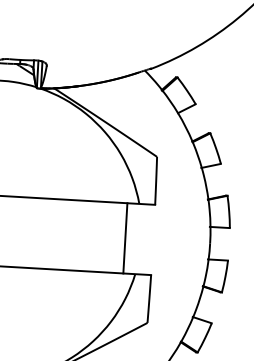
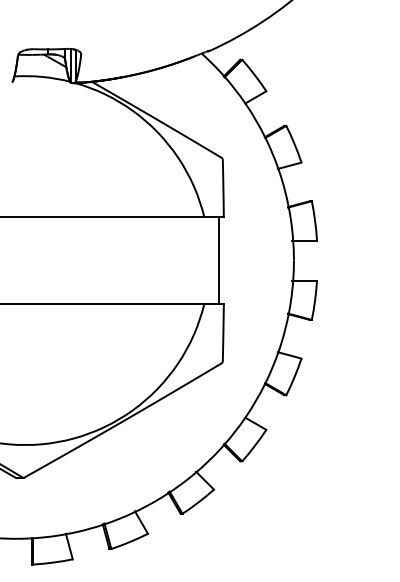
line: (125, 238) -> (218, 260), moved

